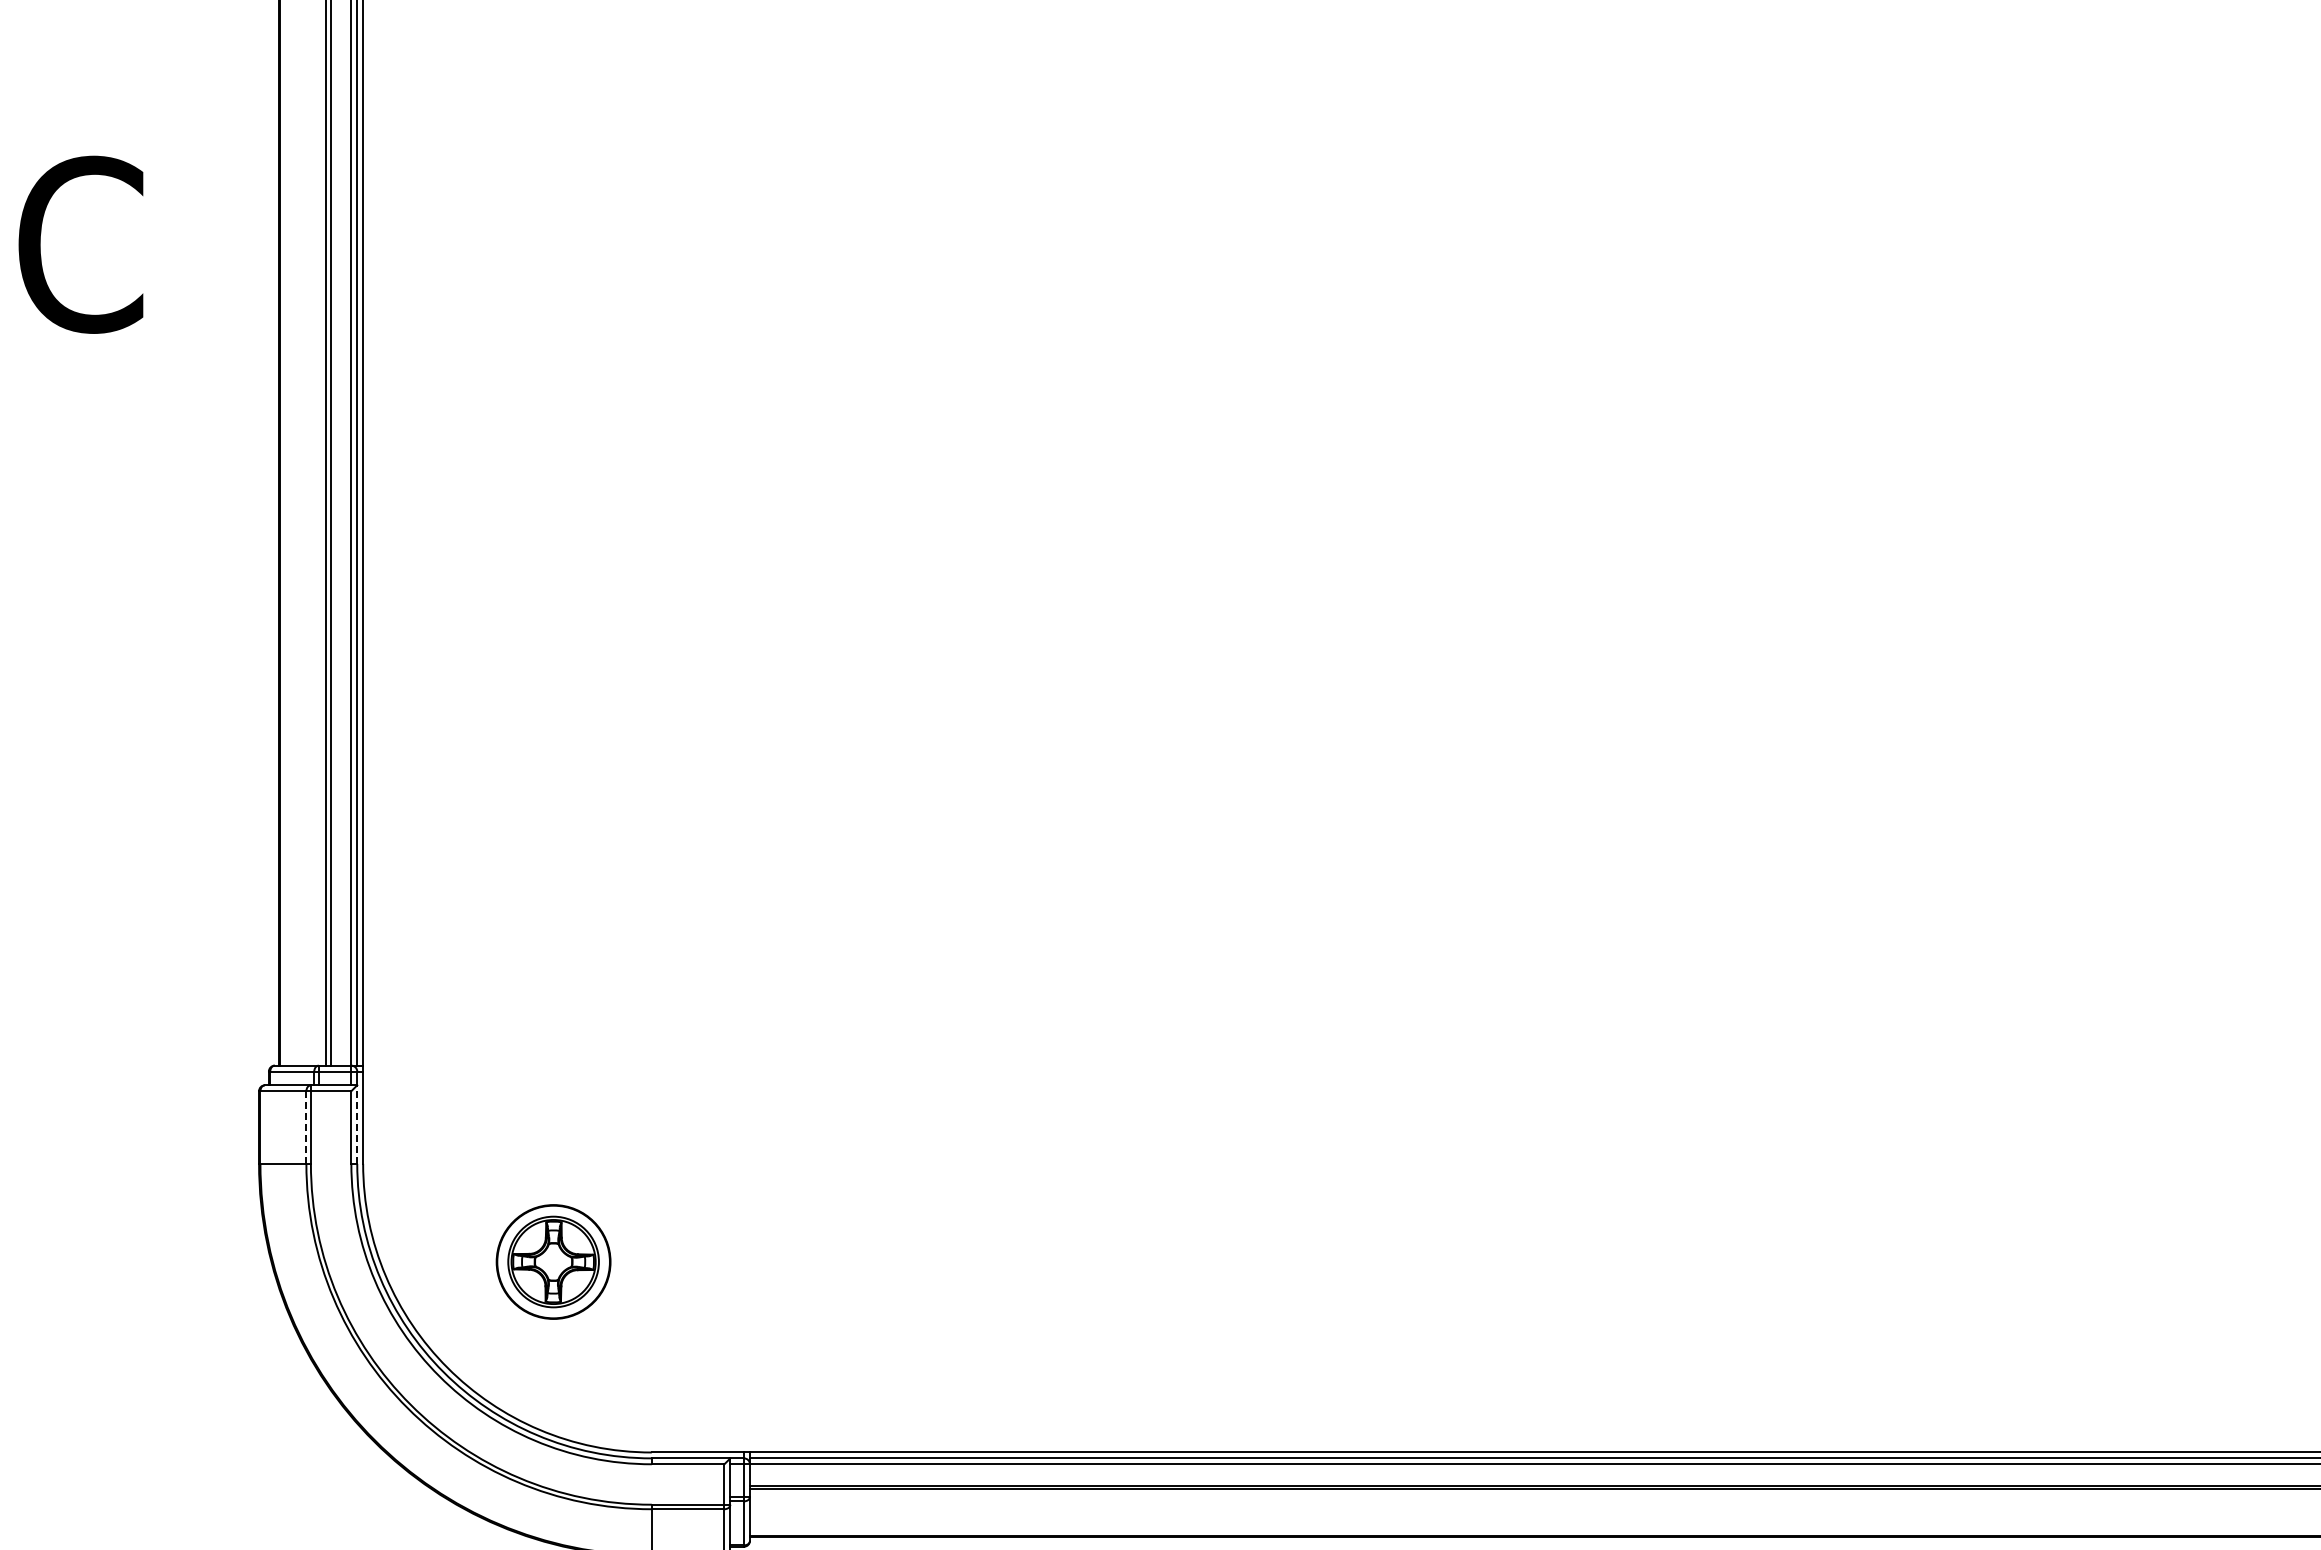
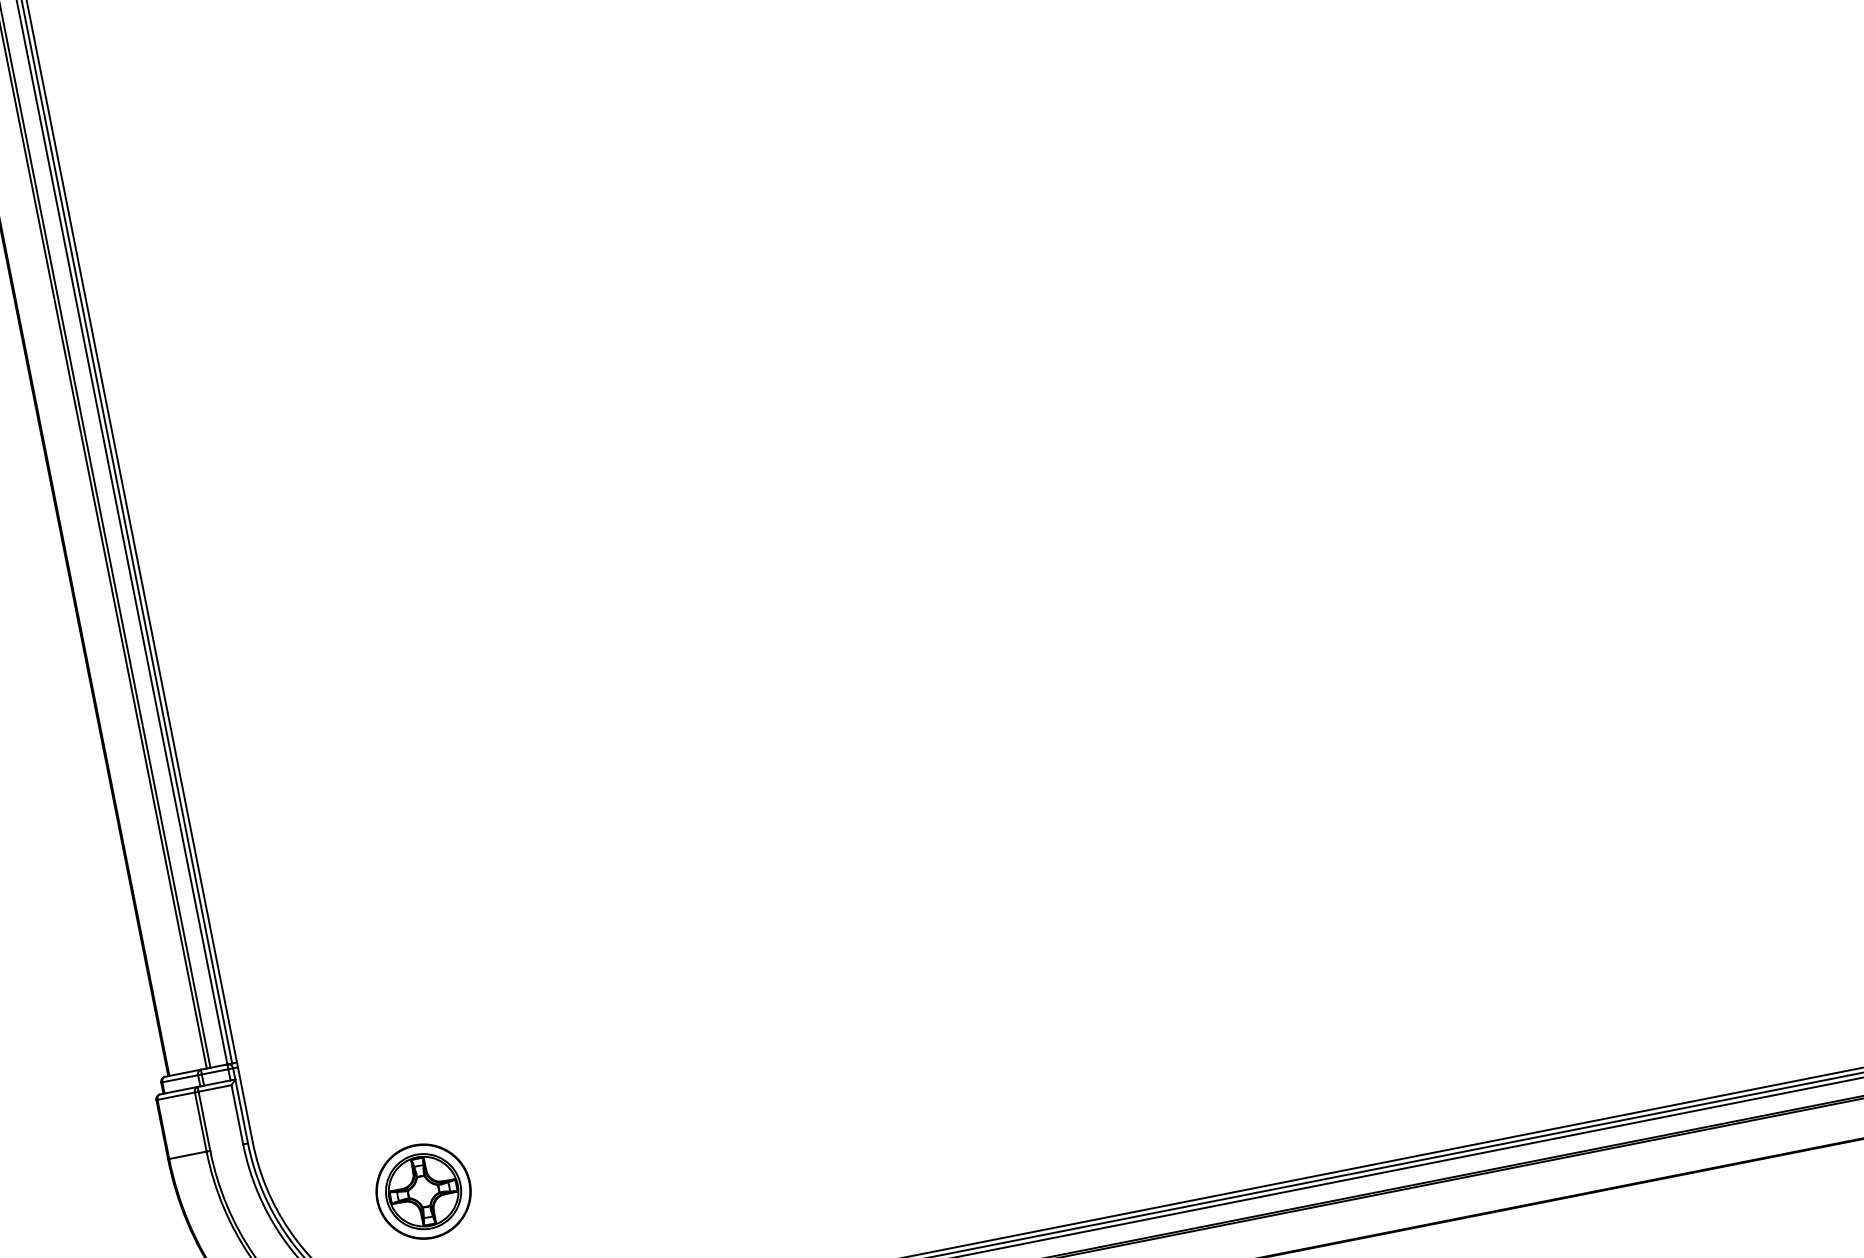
line: (357, 1124) -> (241, 1111), dashed -> solid
line: (306, 1128) -> (201, 1122), dashed -> solid

